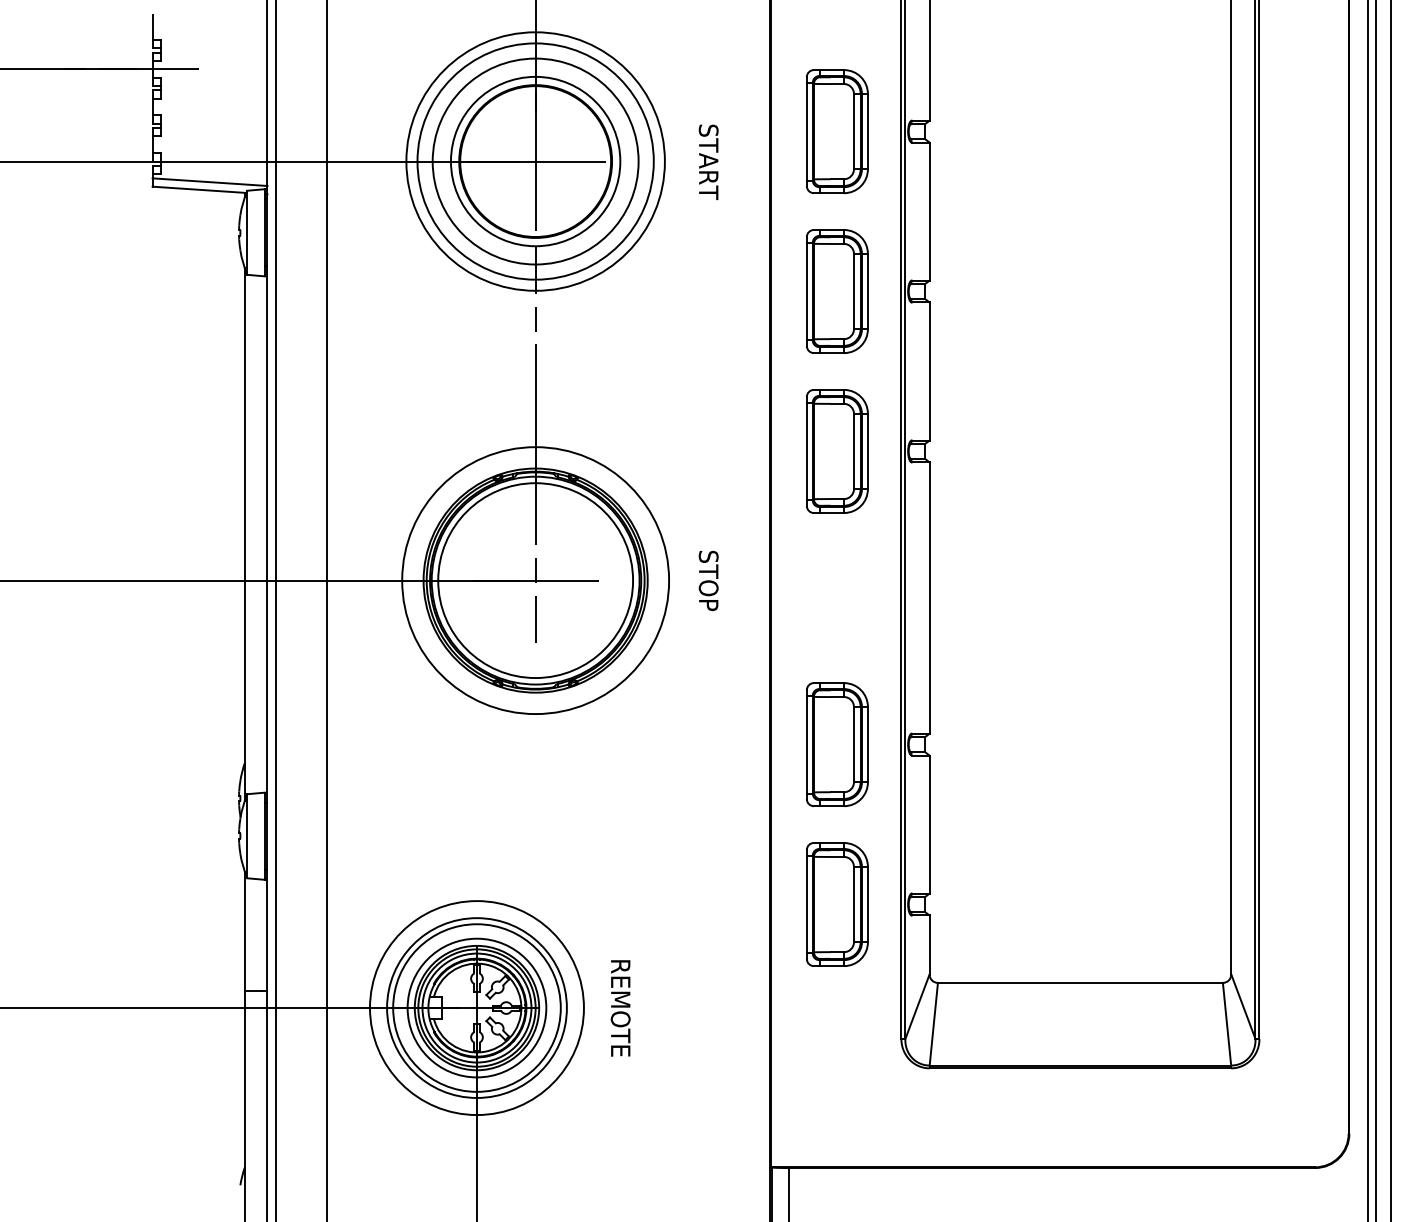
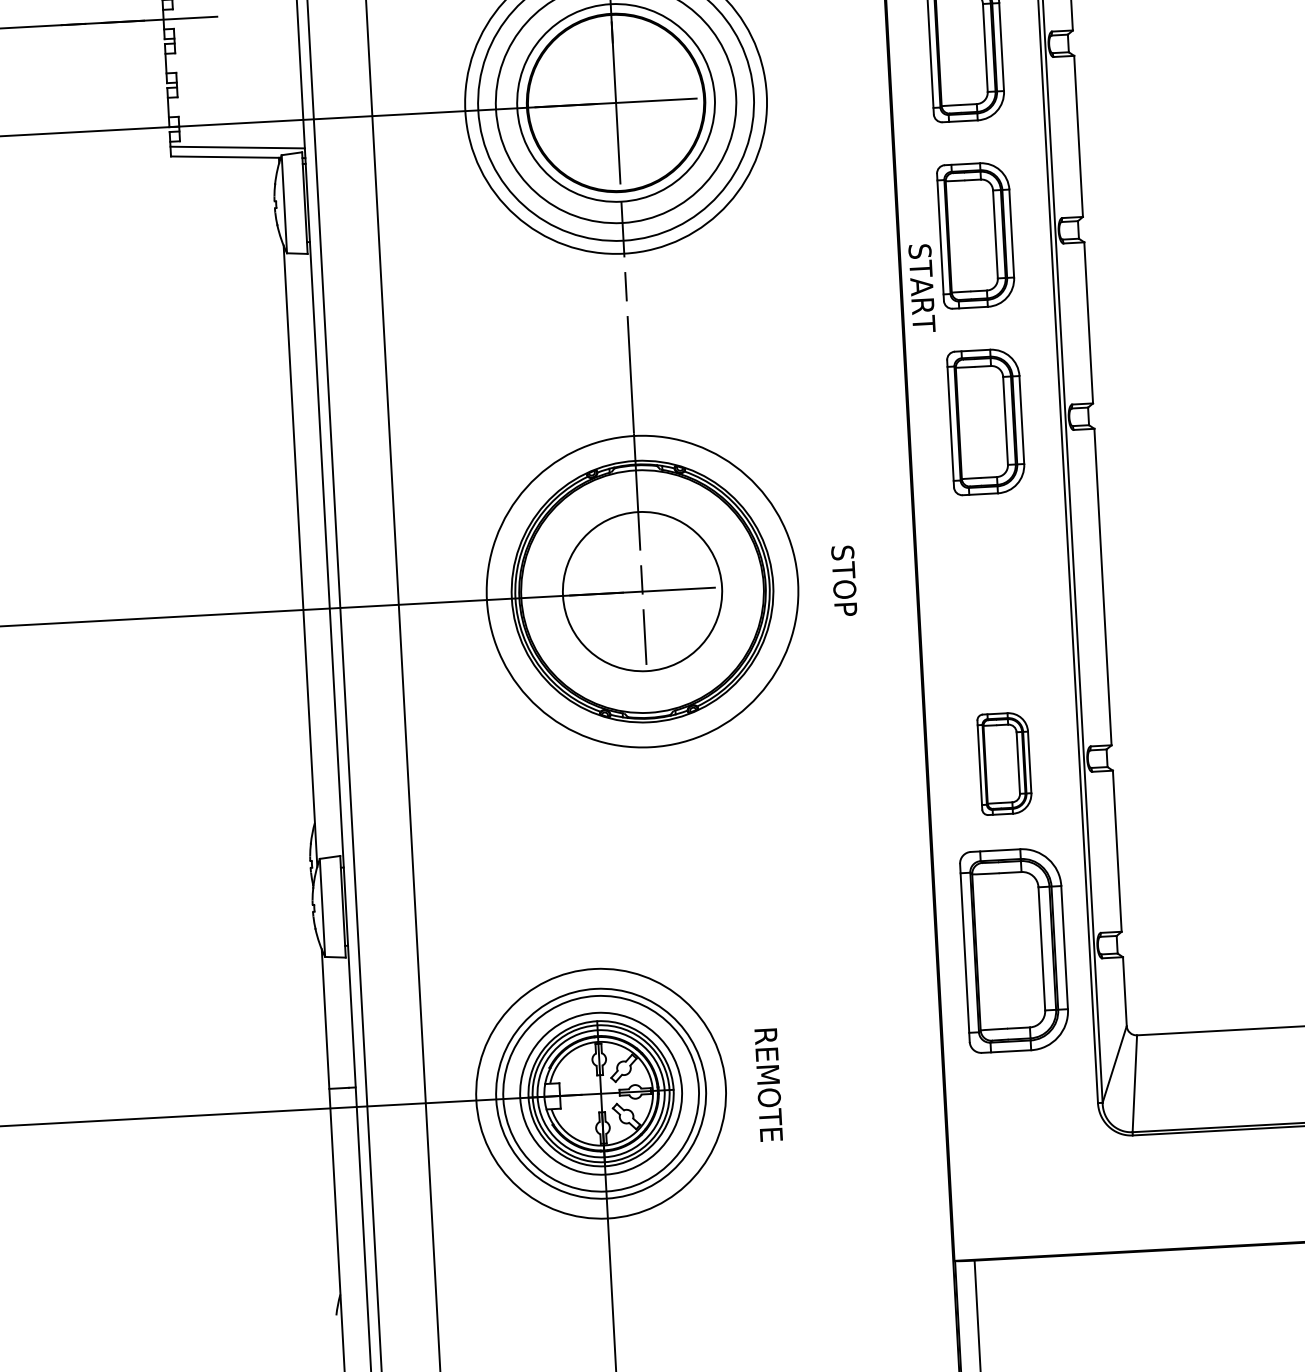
text: (708, 162) -> (921, 288), moved
circle: (535, 580) -> (642, 591), size x0.7
part: (837, 744) -> (1004, 763), size x0.7
part: (837, 904) -> (1014, 950), size x1.4

